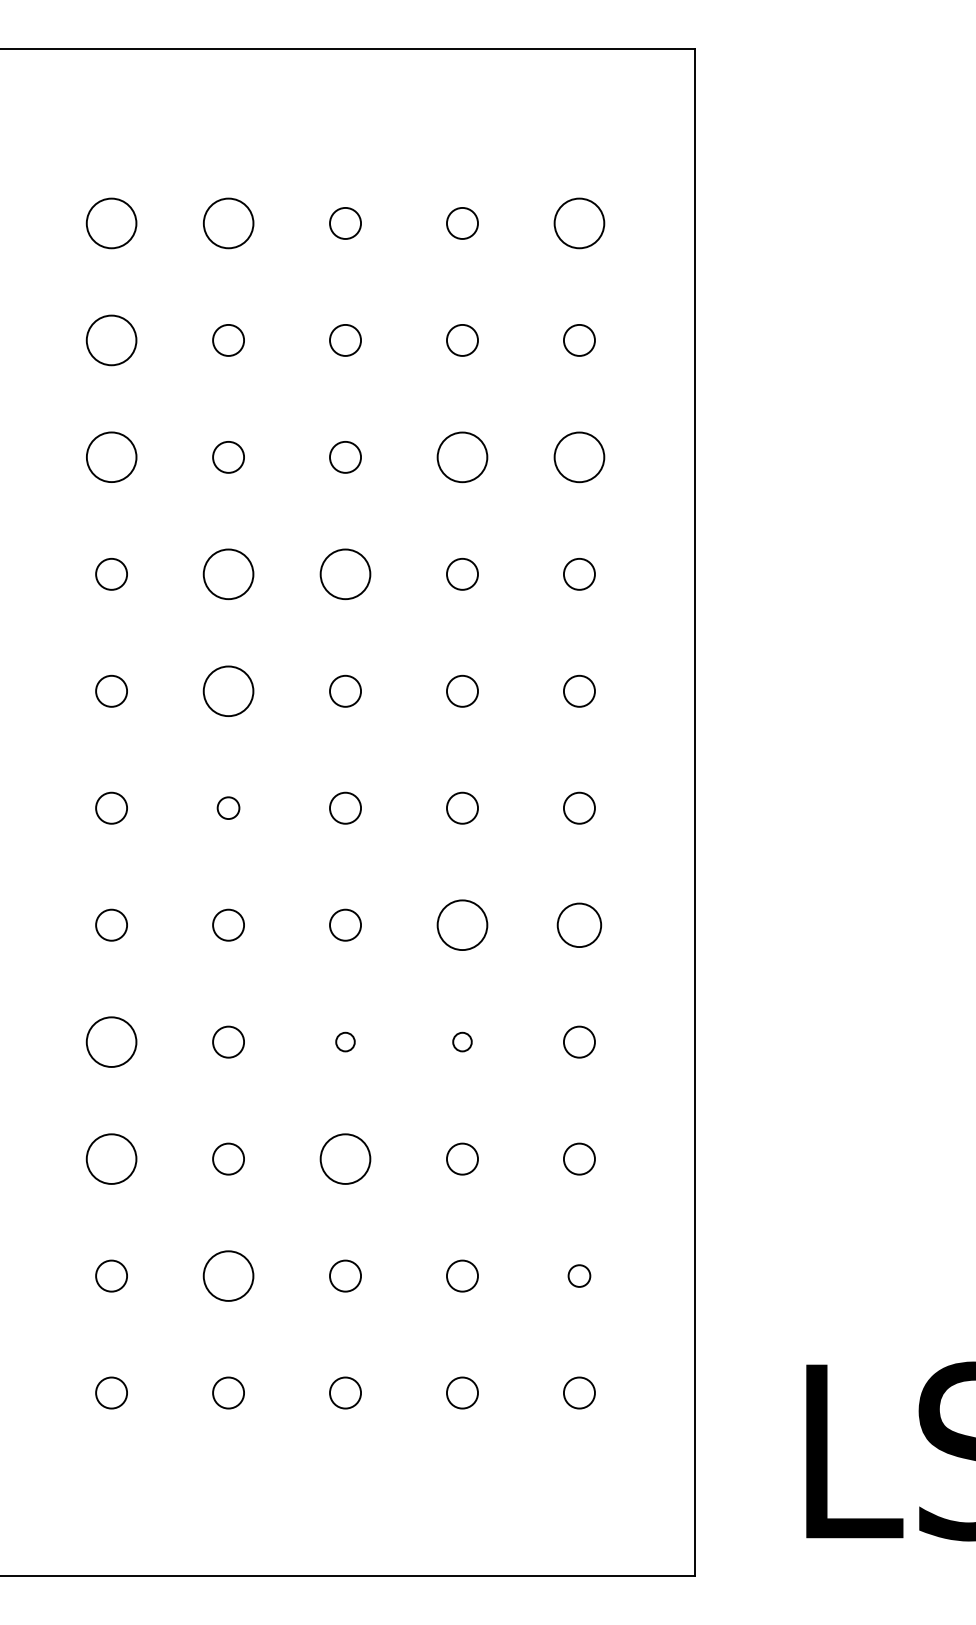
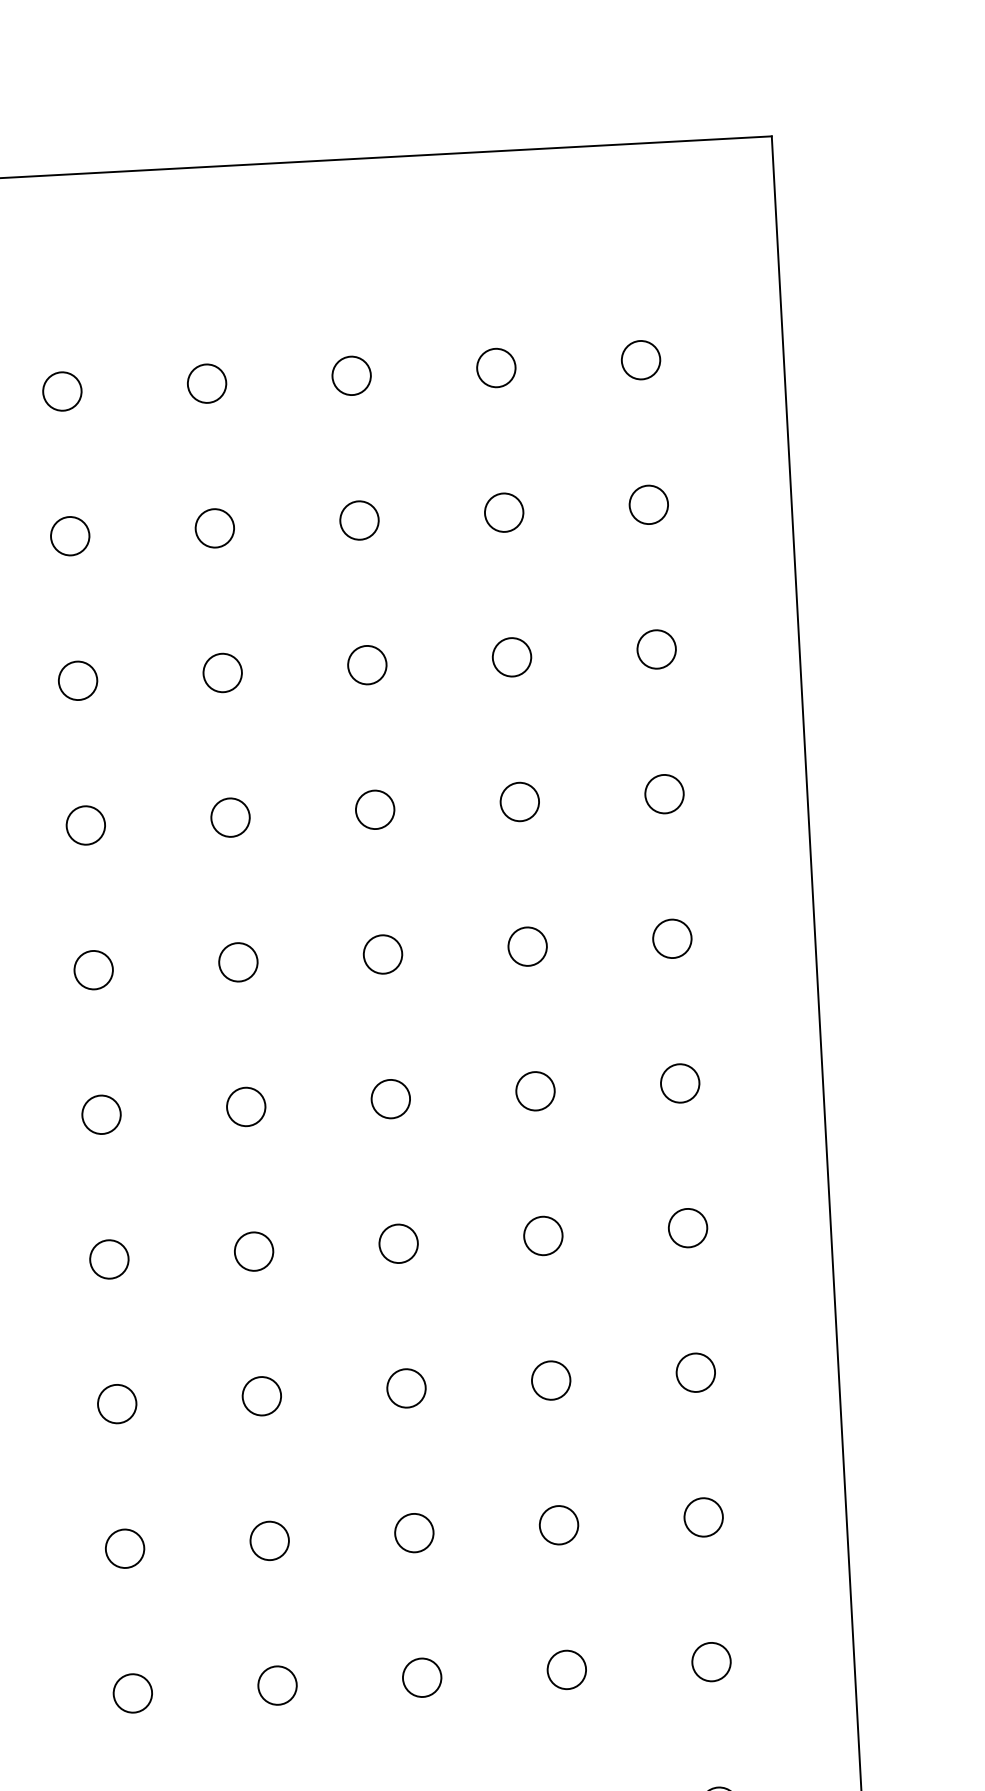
circle: (111, 222) -> (62, 390), size x0.62
circle: (228, 223) -> (206, 383), size x0.62
circle: (579, 223) -> (641, 360), size x0.62
circle: (111, 339) -> (70, 535), size x0.62
circle: (462, 456) -> (511, 656), size x0.62
circle: (578, 456) -> (655, 648), size x0.62
circle: (111, 457) -> (77, 680), size x0.62
circle: (228, 573) -> (230, 816), size x0.62
circle: (345, 573) -> (375, 808), size x0.62
circle: (228, 690) -> (238, 961), size x0.62
circle: (228, 807) -> (246, 1106), size x1.43
circle: (462, 924) -> (543, 1235), size x0.62
circle: (579, 924) -> (688, 1227), size x0.71
circle: (111, 1041) -> (117, 1403), size x0.62
circle: (345, 1041) -> (406, 1387), size x1.67
circle: (462, 1041) -> (551, 1379), size x1.67
circle: (111, 1158) -> (124, 1547), size x0.62
circle: (345, 1158) -> (414, 1532), size x0.62
circle: (228, 1275) -> (277, 1684), size x0.62
circle: (579, 1275) -> (711, 1661), size x1.43

